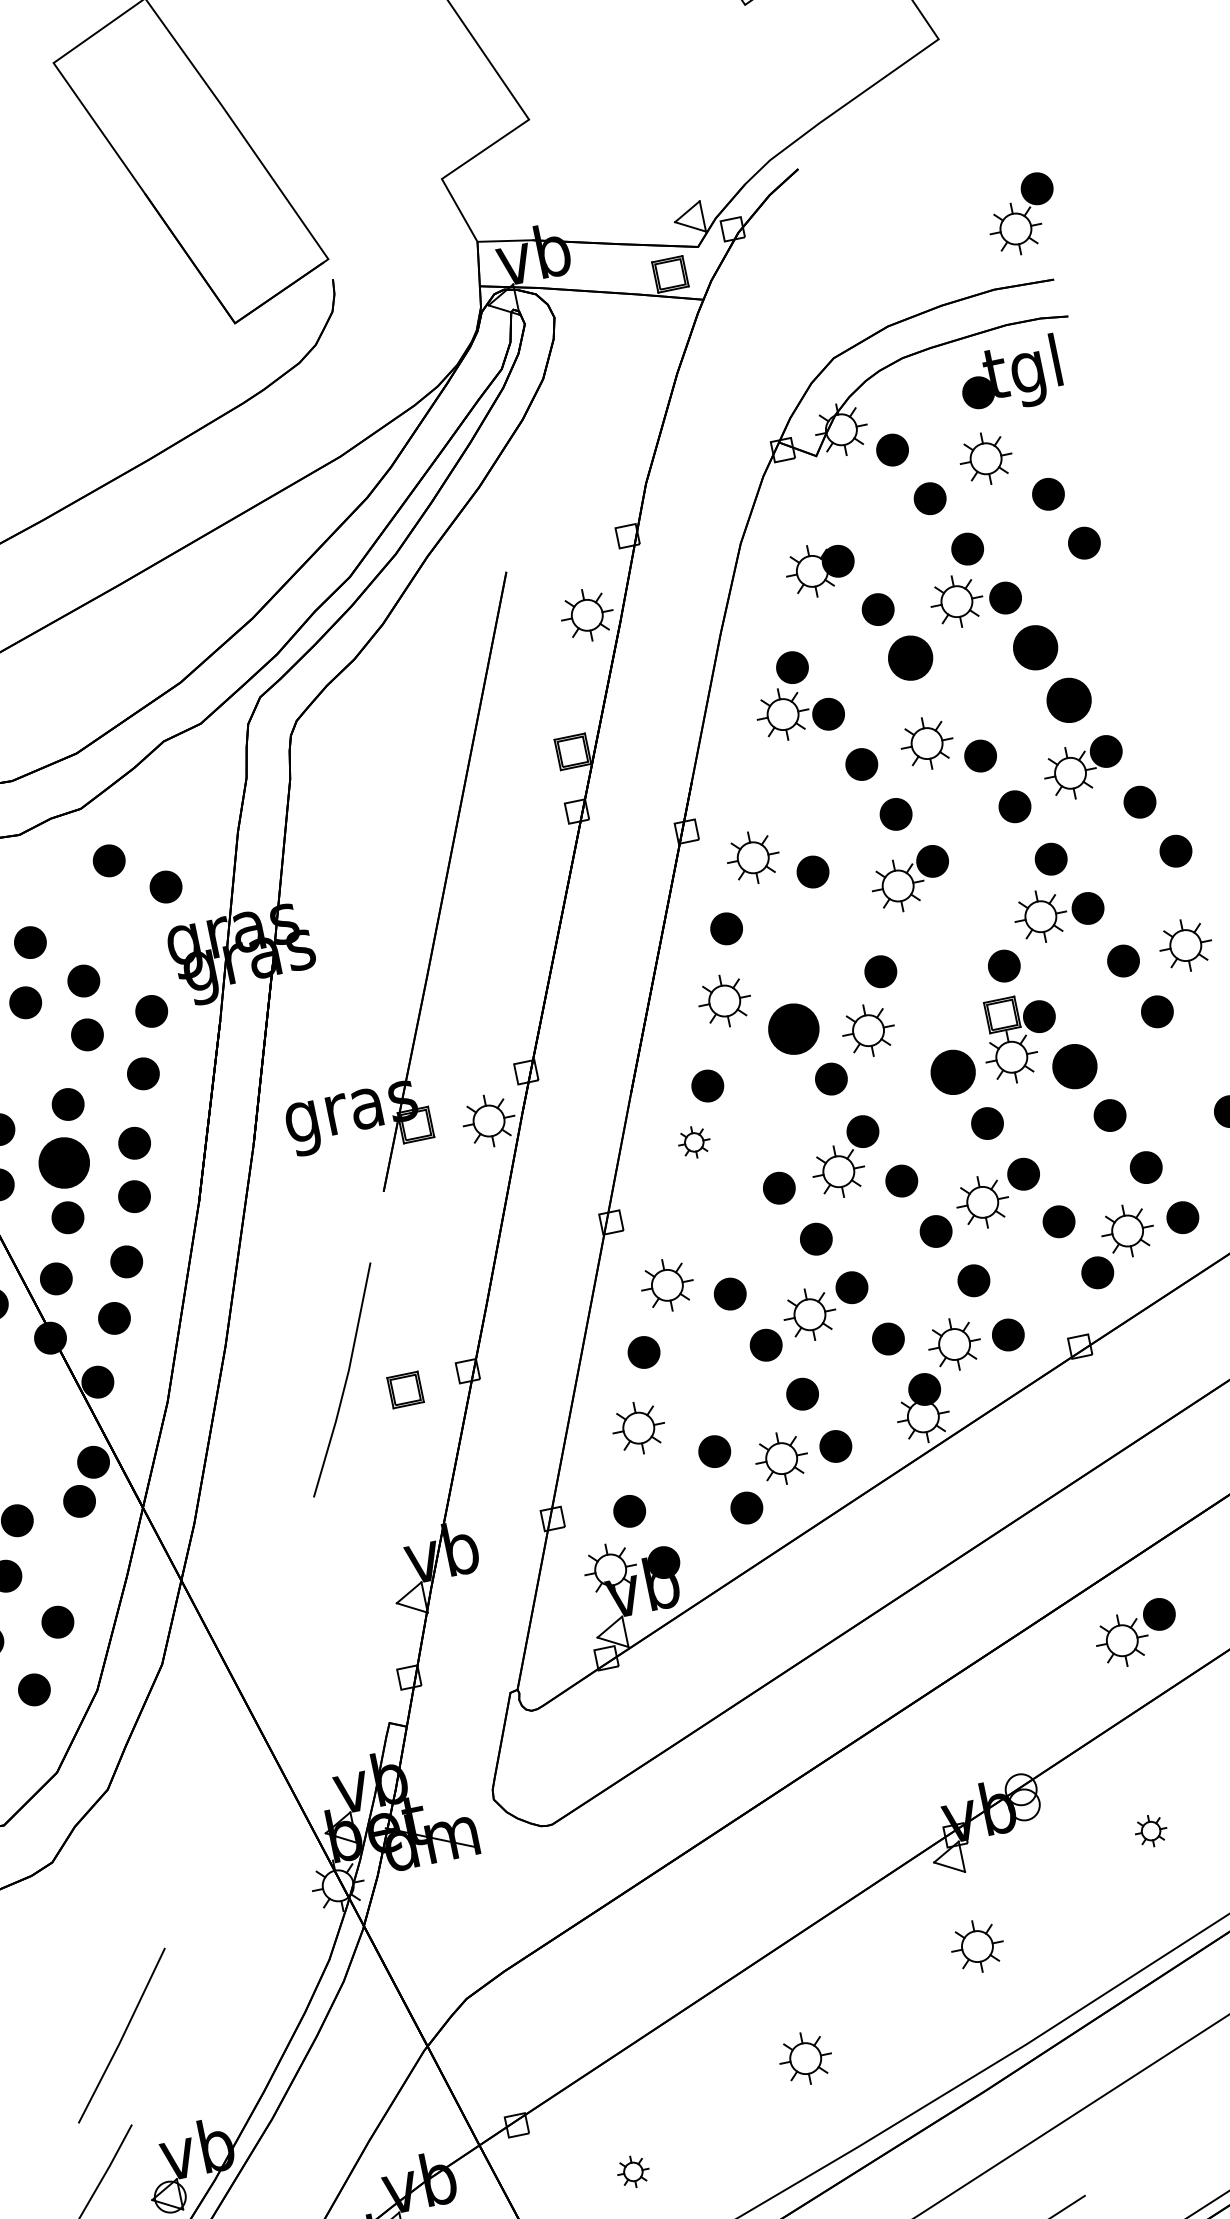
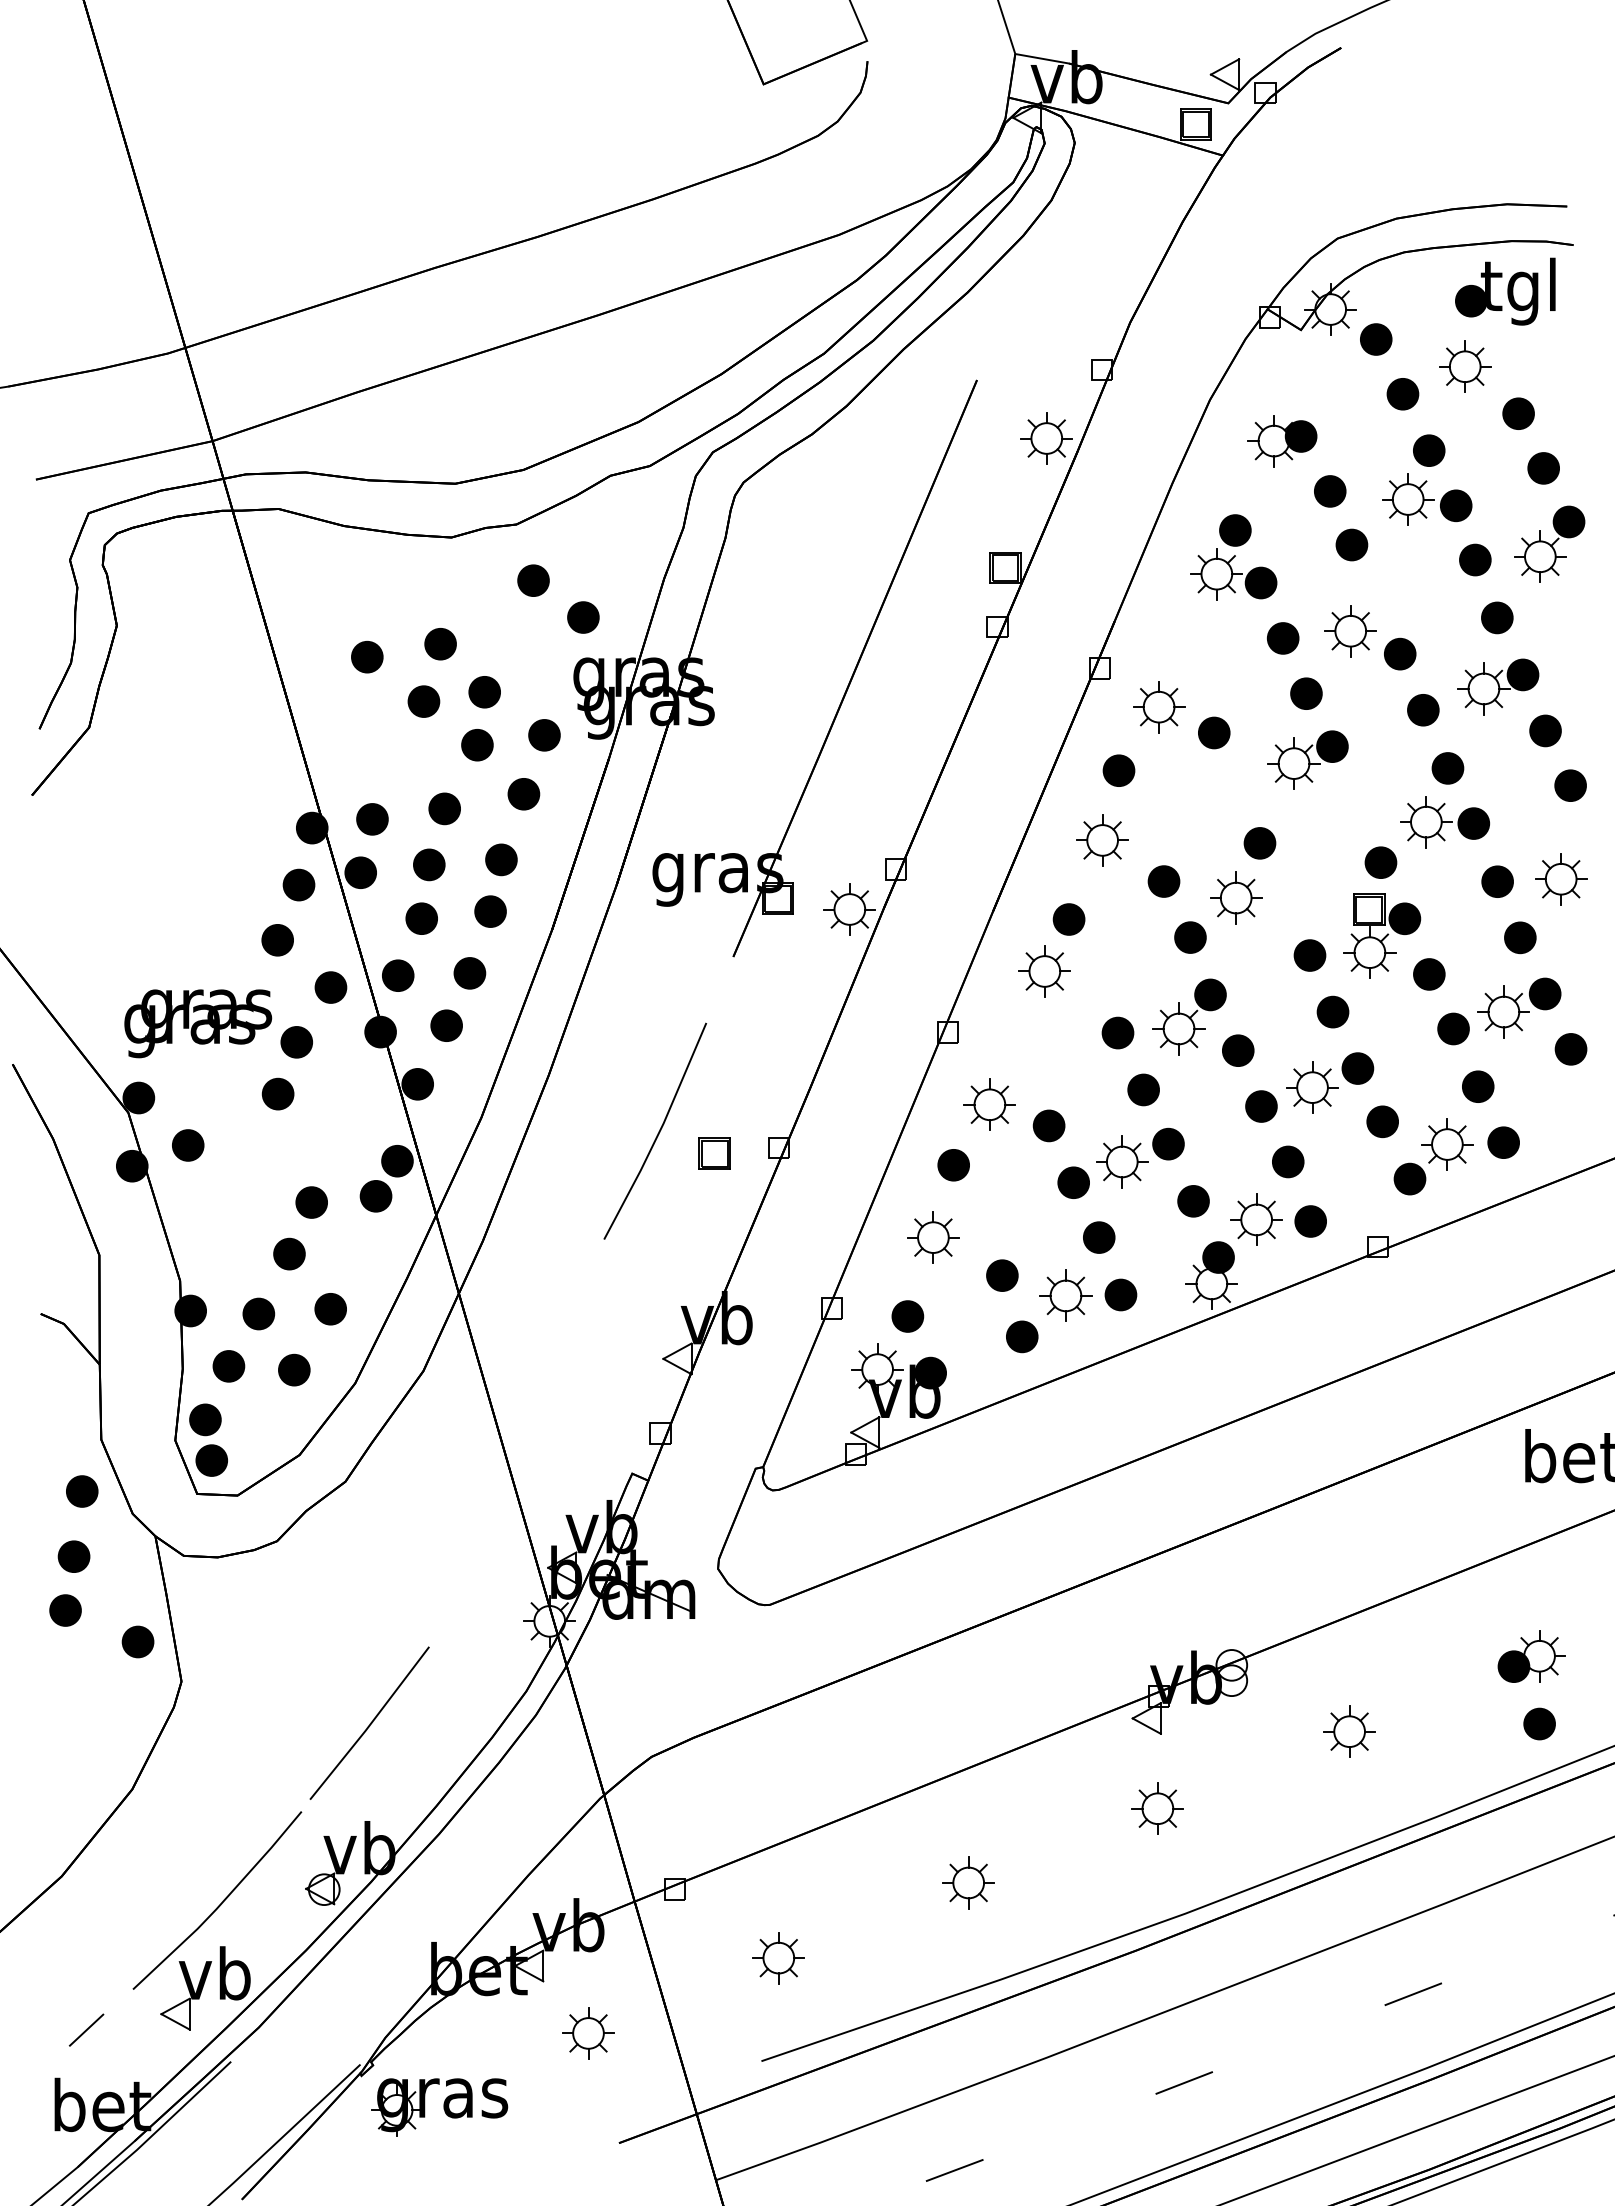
part: (1022, 214) -> (1549, 543), moved
part: (1035, 647) -> (1475, 559), size x0.71
part: (910, 657) -> (1351, 544), size x0.71
part: (1069, 699) -> (1497, 617), size x0.71
part: (793, 1029) -> (1163, 881), size x0.62
part: (1075, 1066) -> (1429, 974), size x0.71
part: (952, 1072) -> (1309, 955), size x0.71
part: (694, 1142) -> (1044, 971), size x1.67
part: (64, 1162) -> (429, 864), size x0.62
part: (1136, 1633) -> (1519, 1007), moved
part: (1151, 1831) -> (1349, 1731), size x1.67
line: (122, 2034) -> (370, 1722), moved
part: (633, 2172) -> (778, 1958), size x1.67

